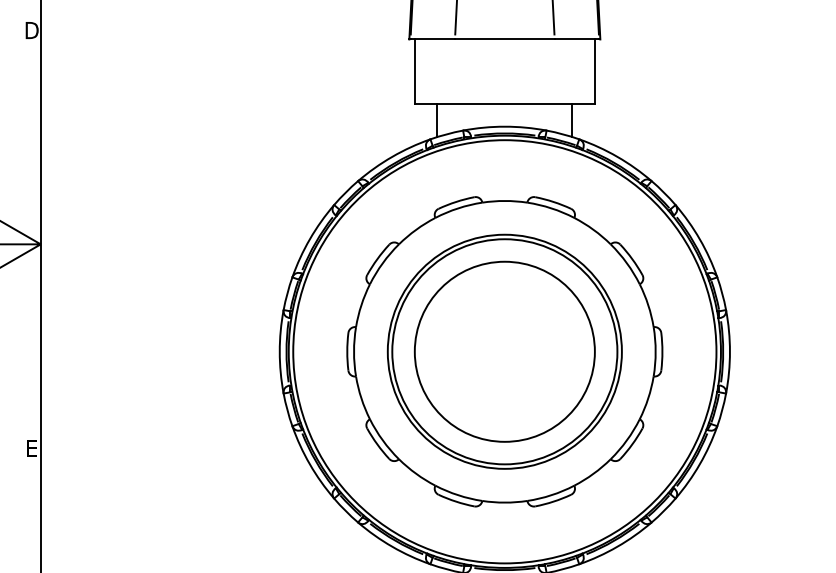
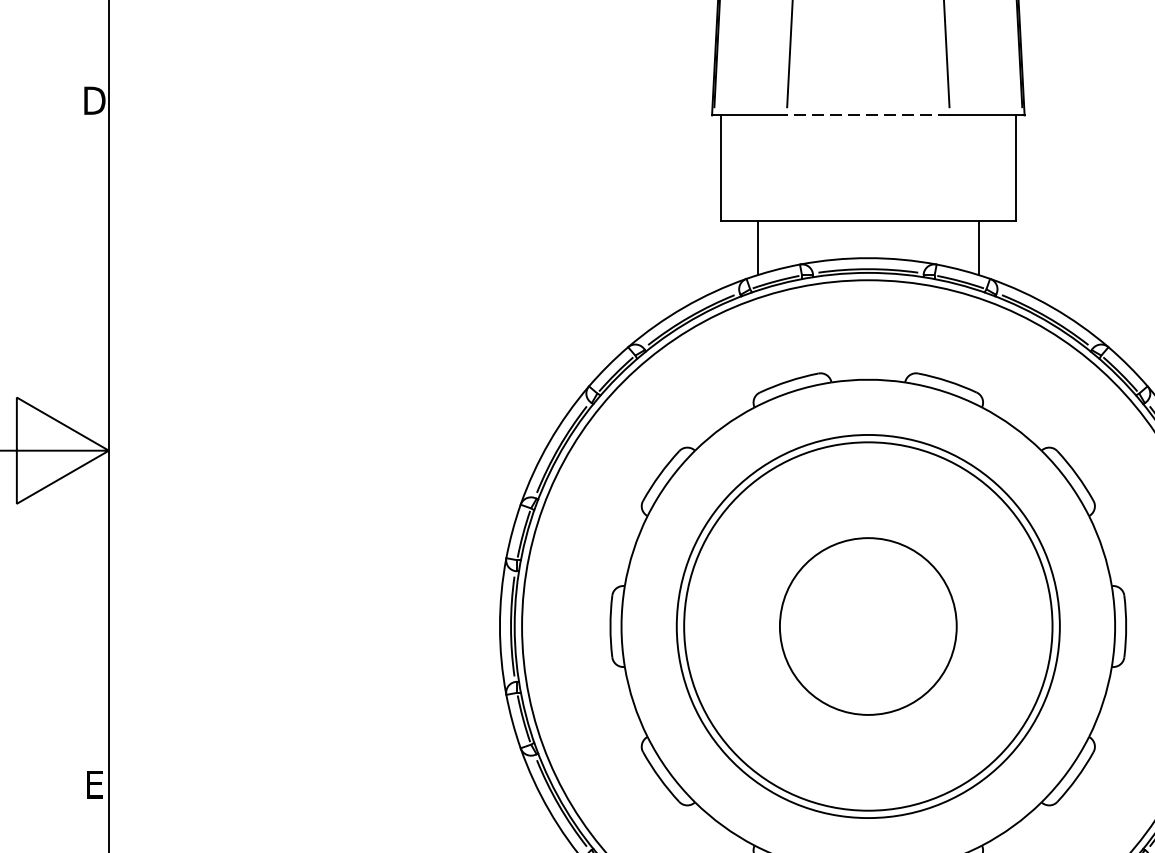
line: (504, 39) -> (867, 115), solid -> dashed
circle: (504, 351) -> (867, 626), size x0.6

